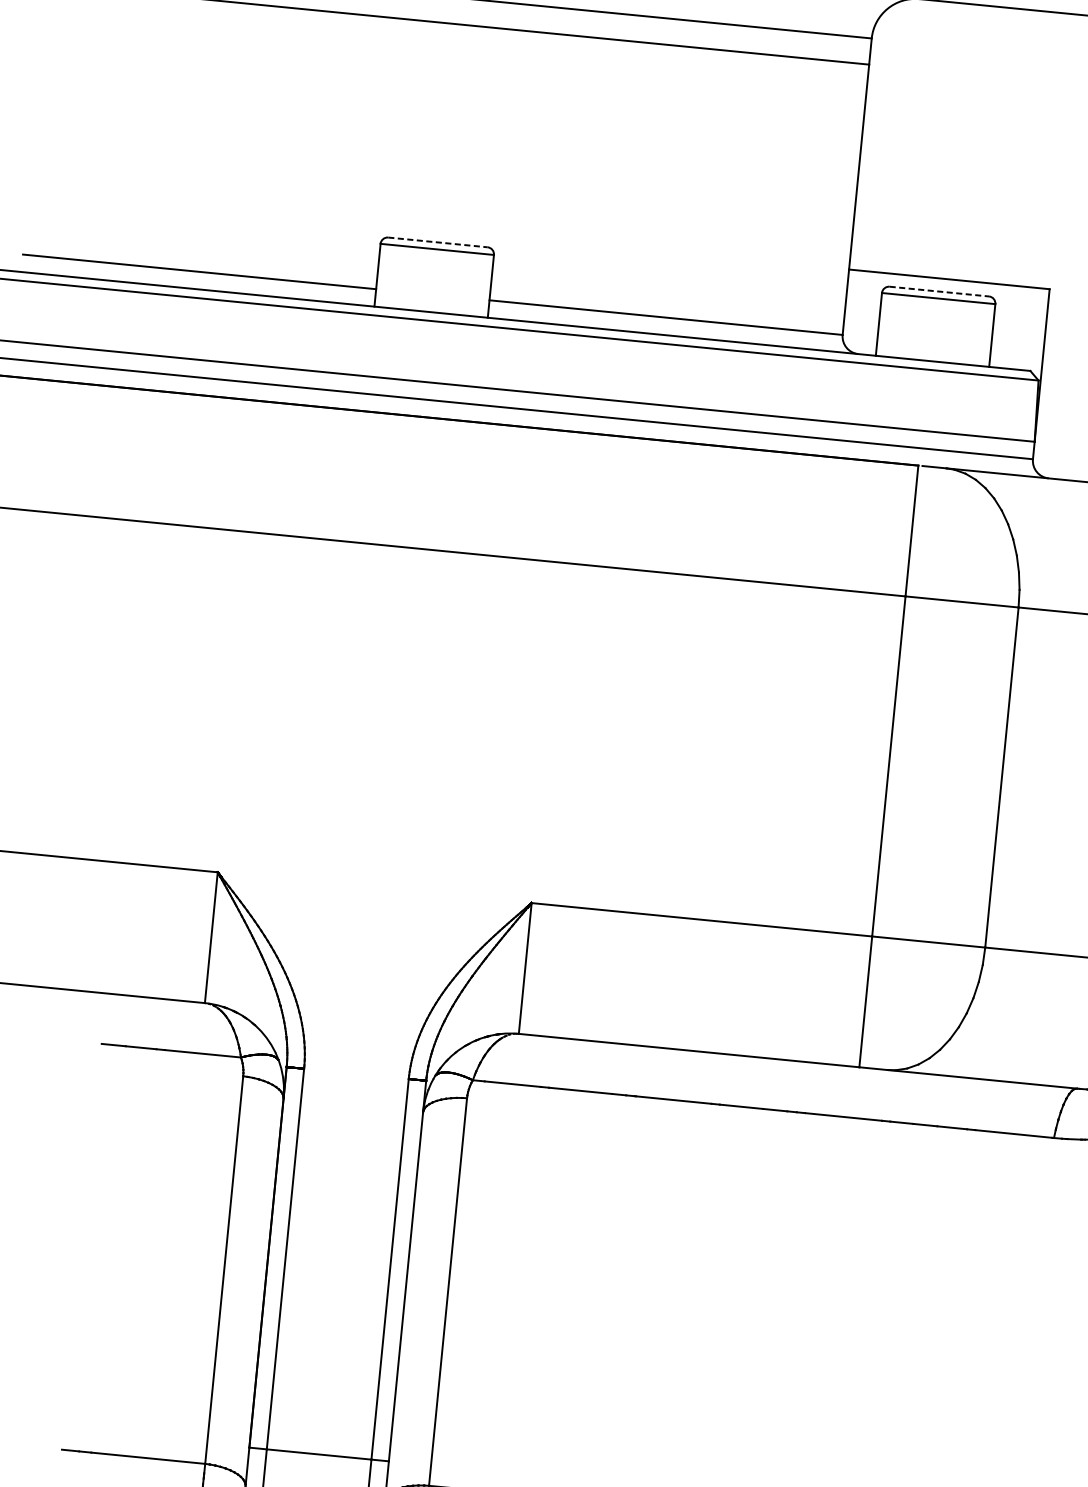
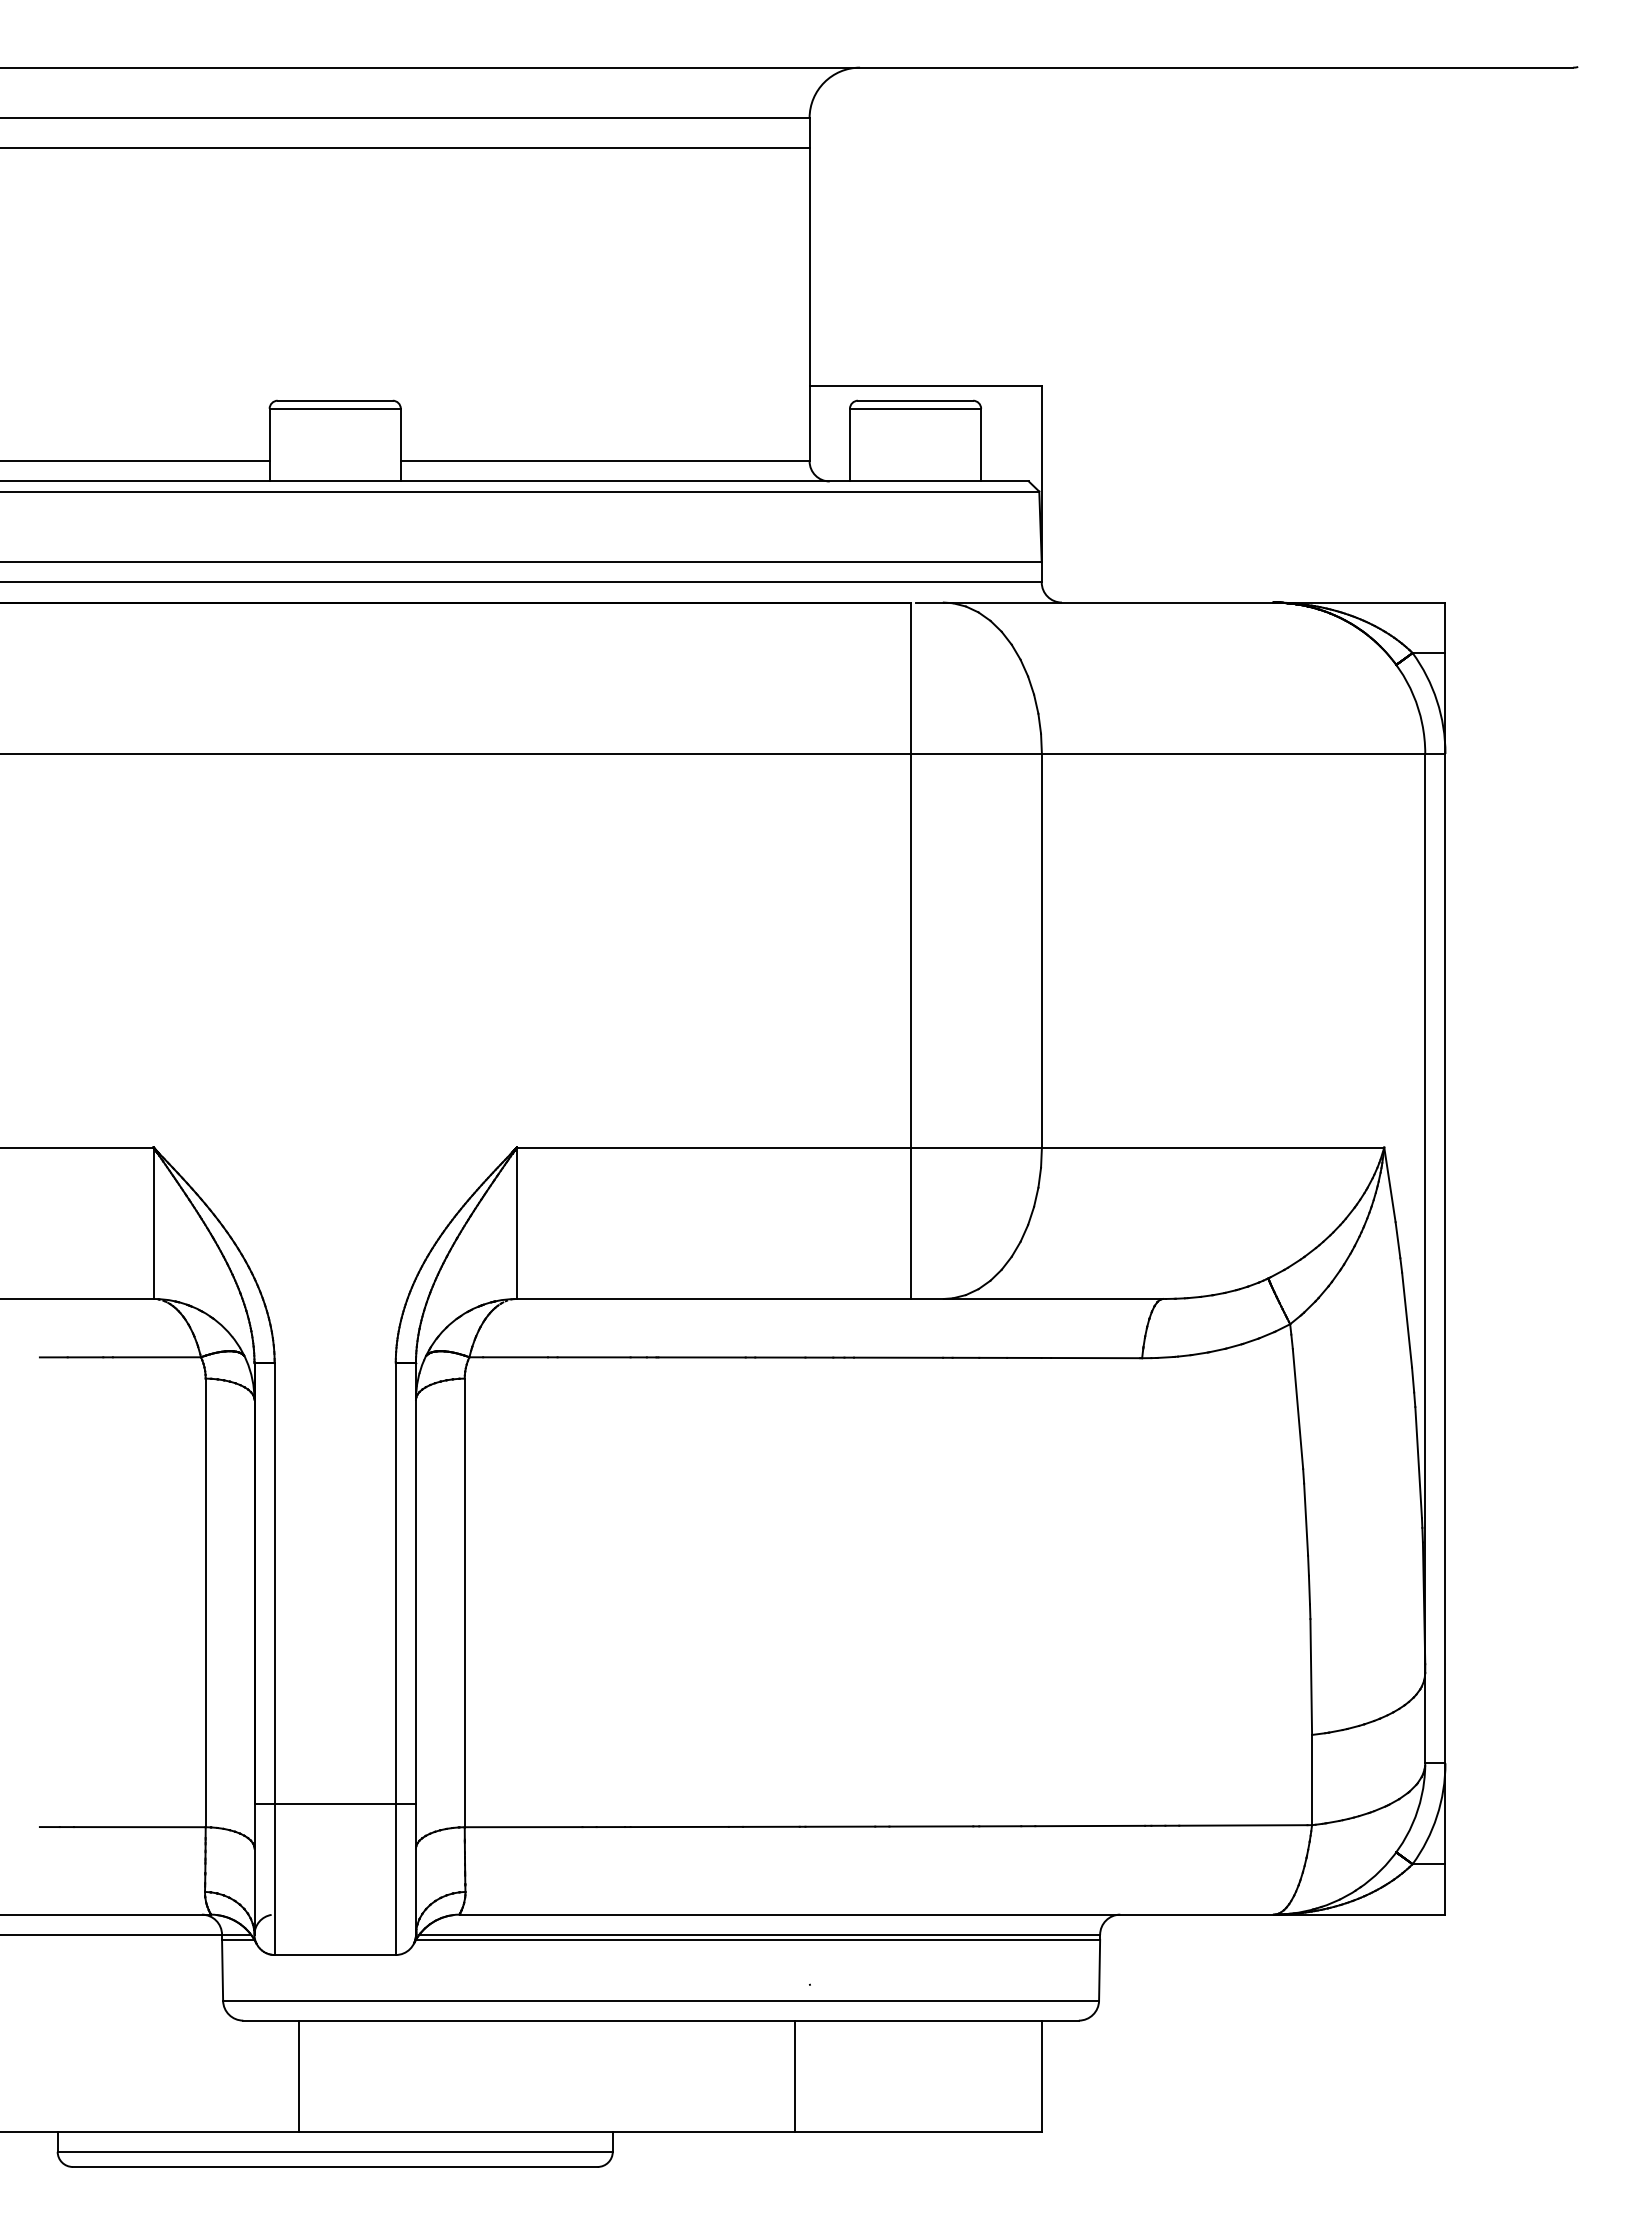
line: (438, 242) -> (335, 400), dashed -> solid
line: (939, 291) -> (915, 400), dashed -> solid

